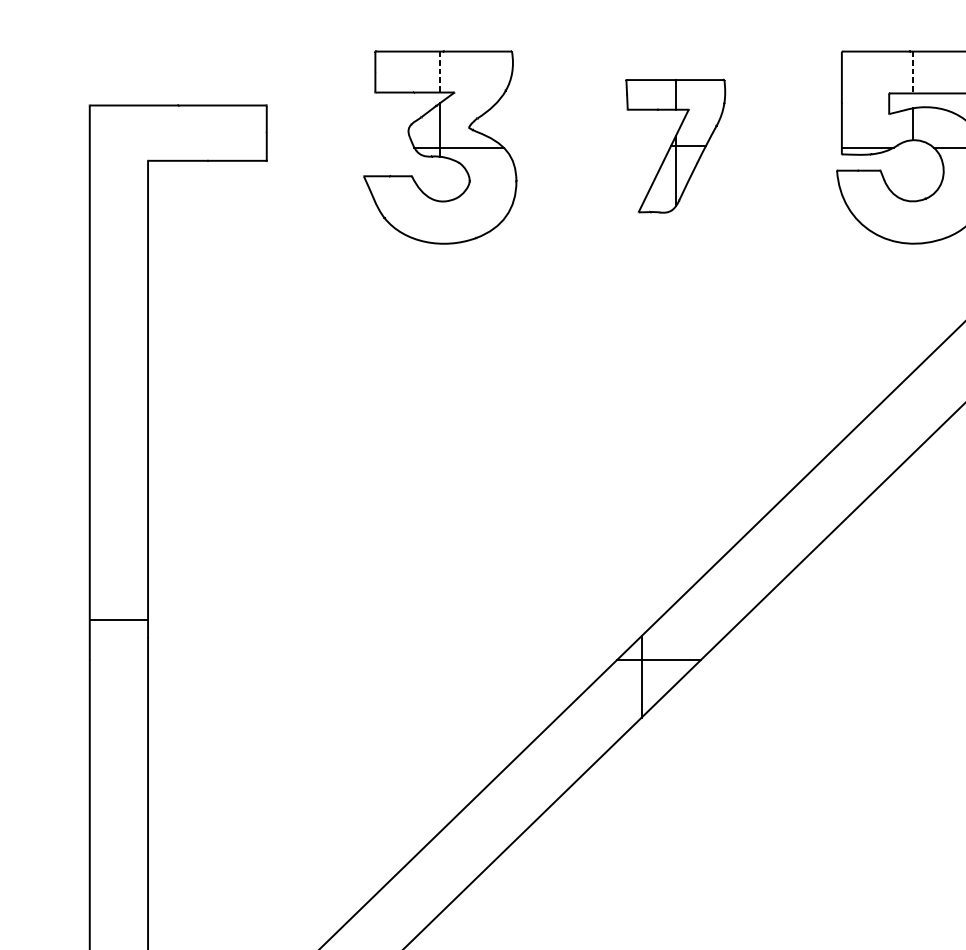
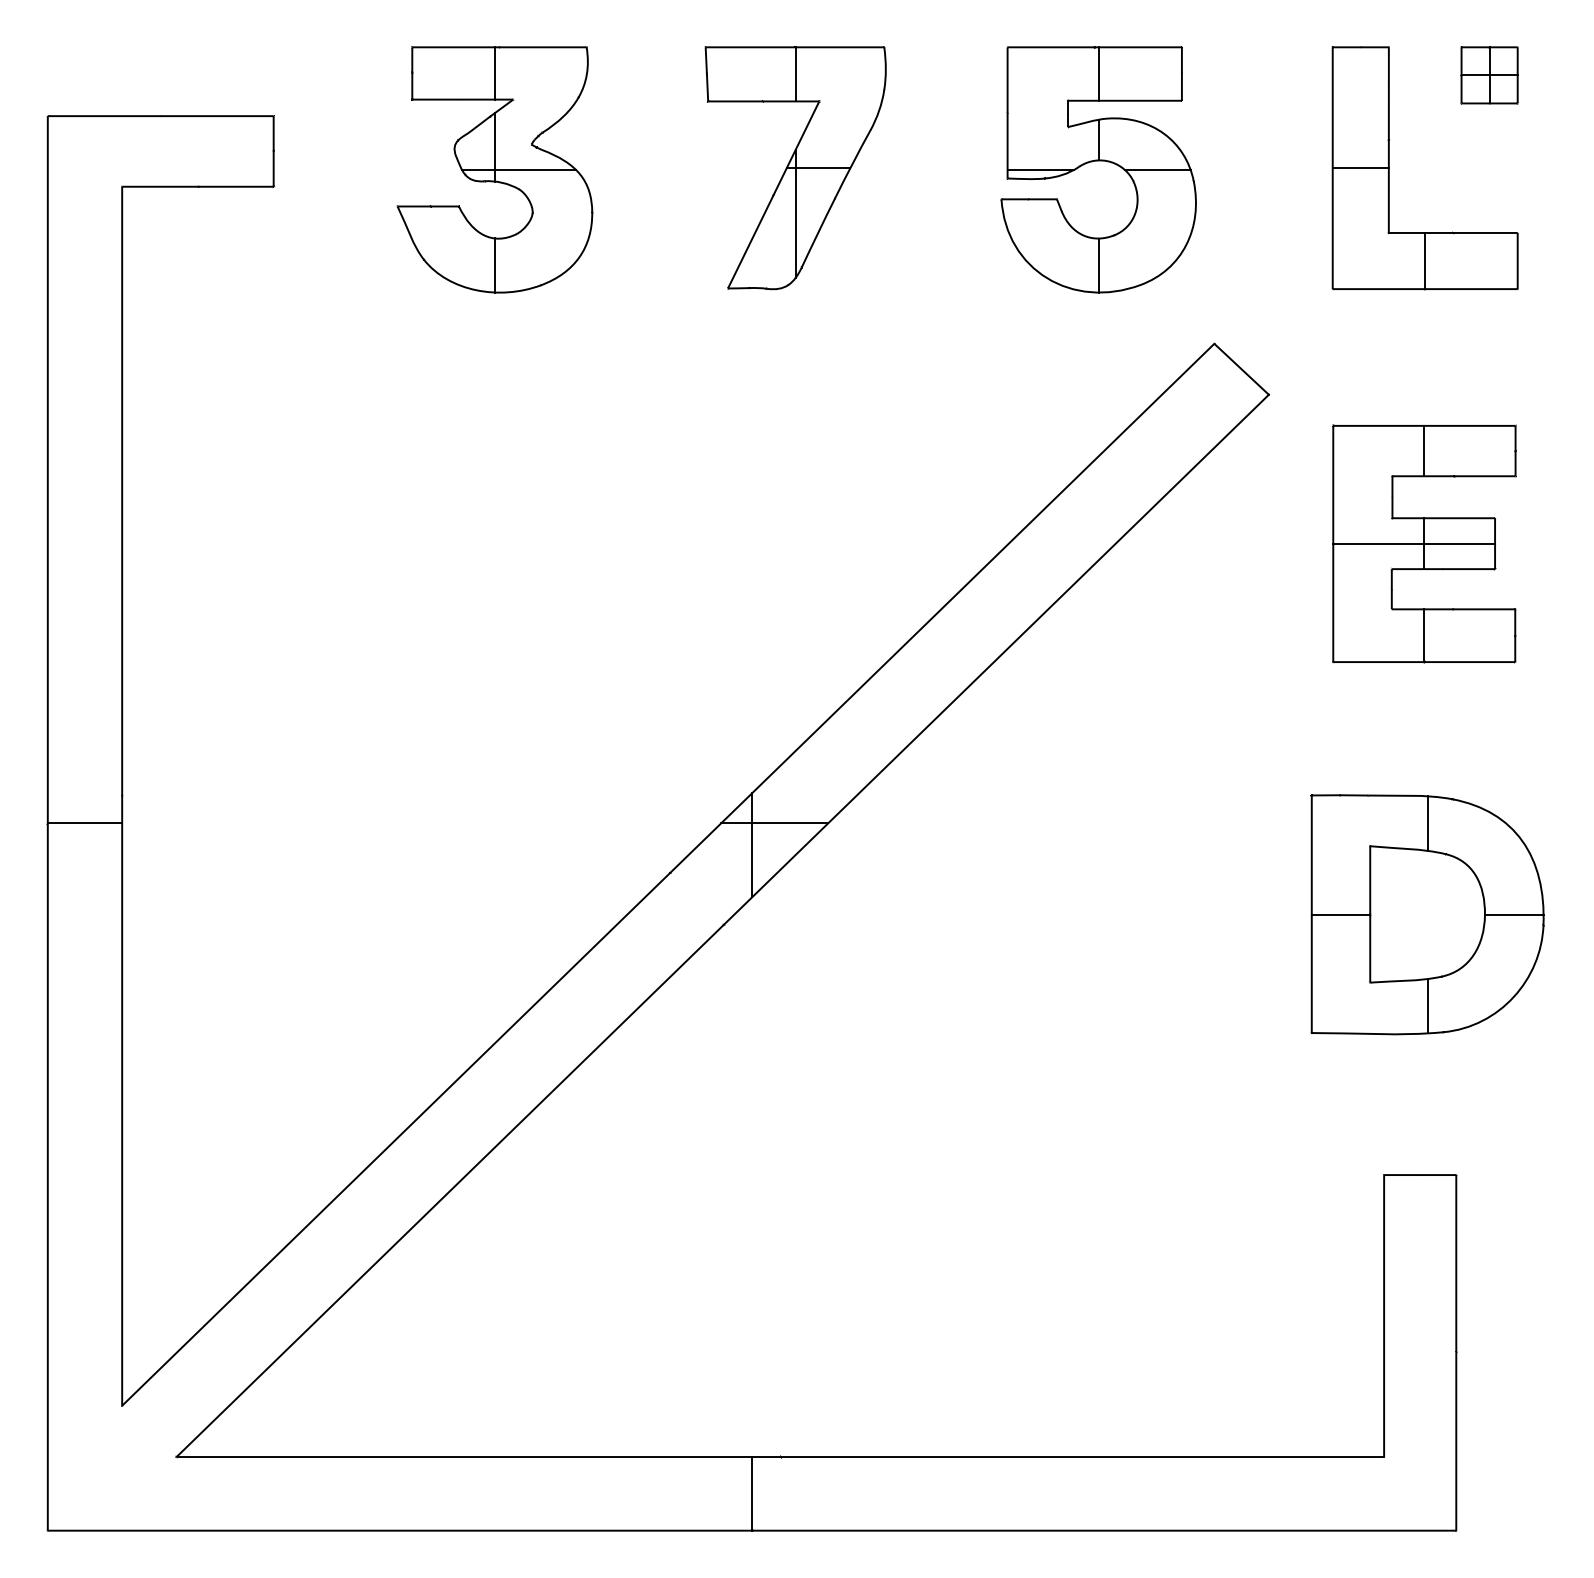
line: (439, 72) -> (494, 73), dashed -> solid
line: (913, 72) -> (1098, 74), dashed -> solid
part: (675, 146) -> (795, 168), size x1.43
line: (439, 222) -> (494, 265), added
line: (913, 222) -> (1098, 265), added
line: (118, 619) -> (84, 823), moved

